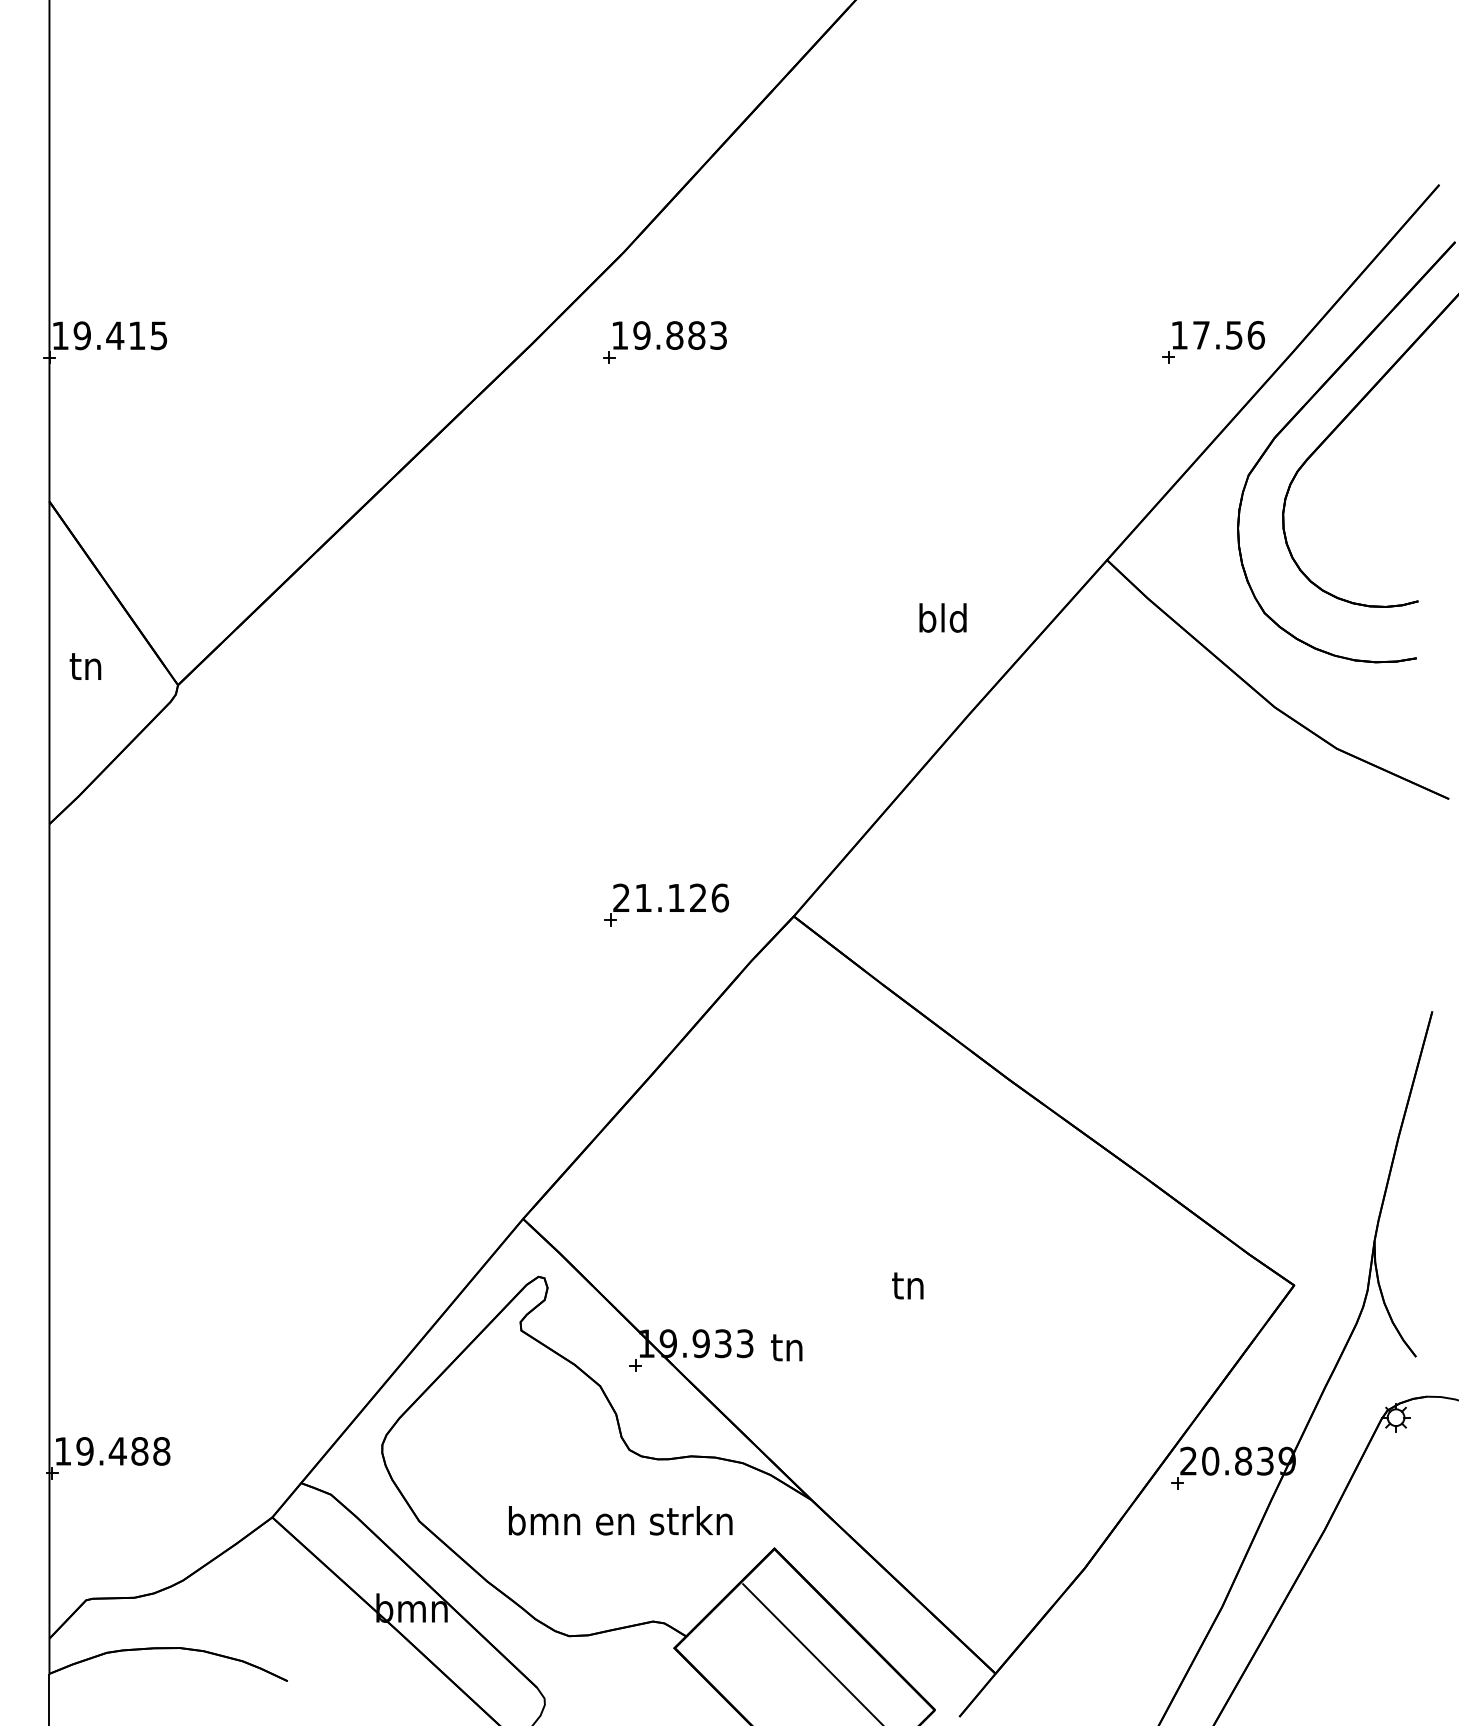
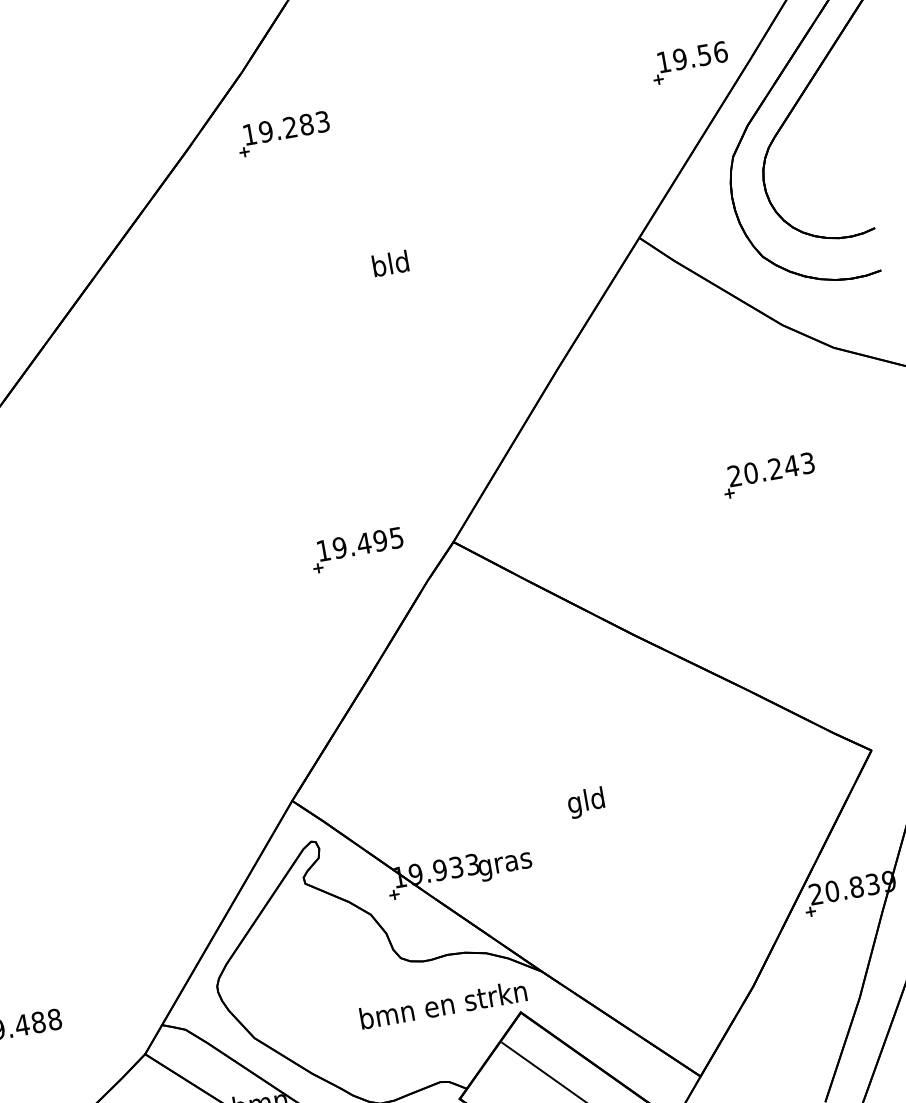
text: (674, 335) -> (290, 127), 19.883 -> 19.283
text: (1200, 335) -> (679, 59), 17.56 -> 19.56
text: (942, 617) -> (390, 263), moved
text: (671, 897) -> (360, 543), 21.126 -> 19.495
part: (1222, 900) -> (768, 474), added
text: (908, 1288) -> (586, 802), tn -> gld
text: (787, 1351) -> (505, 864), tn -> gras
text: (620, 1520) -> (443, 1004), moved

